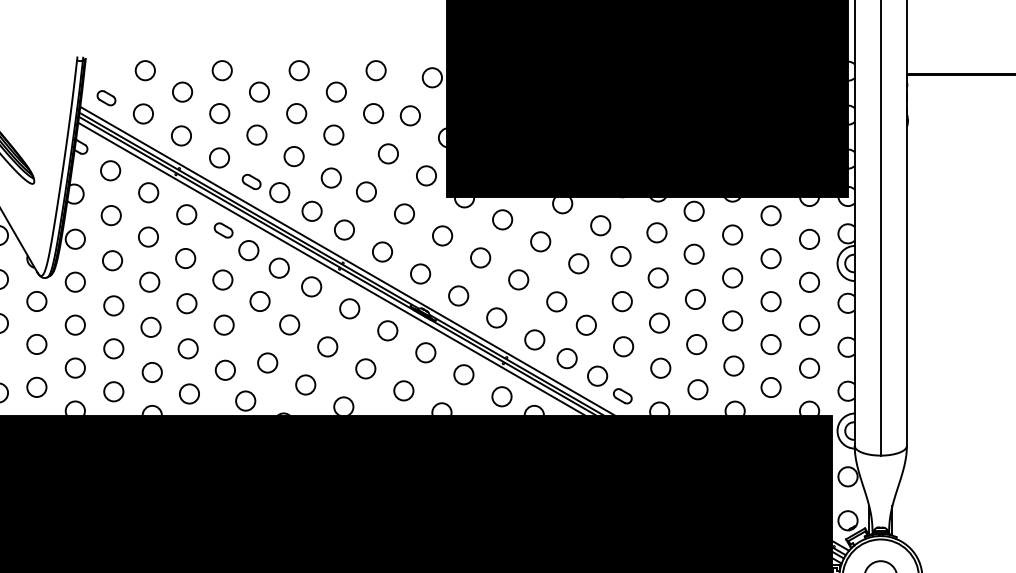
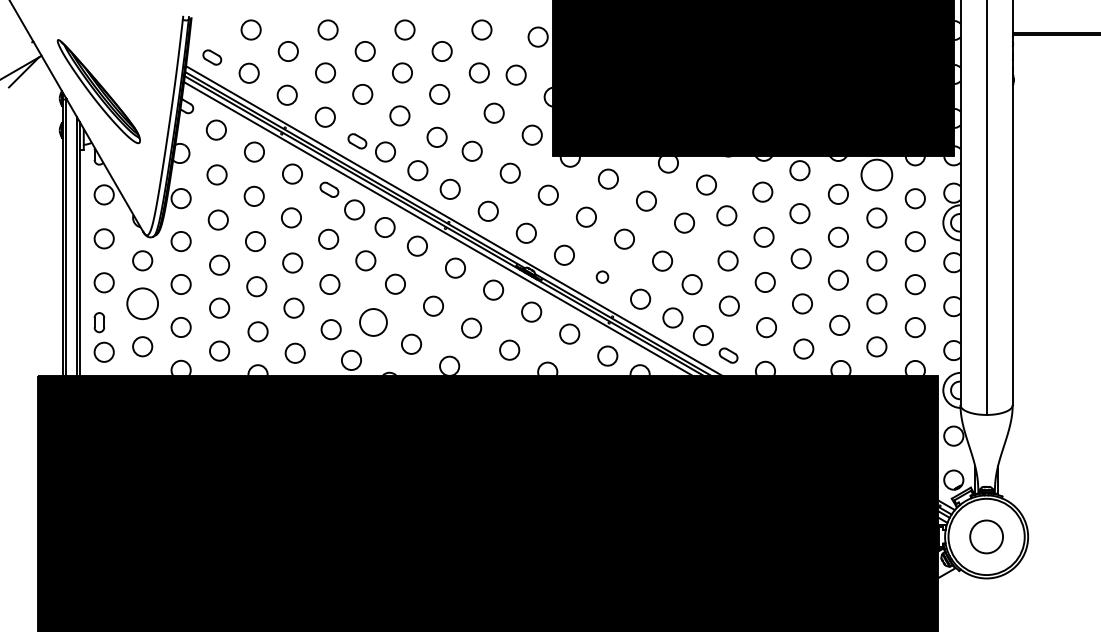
circle: (770, 215) -> (876, 174), size x1.6
circle: (496, 317) -> (602, 276), size x0.6
circle: (36, 344) -> (142, 303), size x1.6
circle: (267, 362) -> (373, 321), size x1.4

